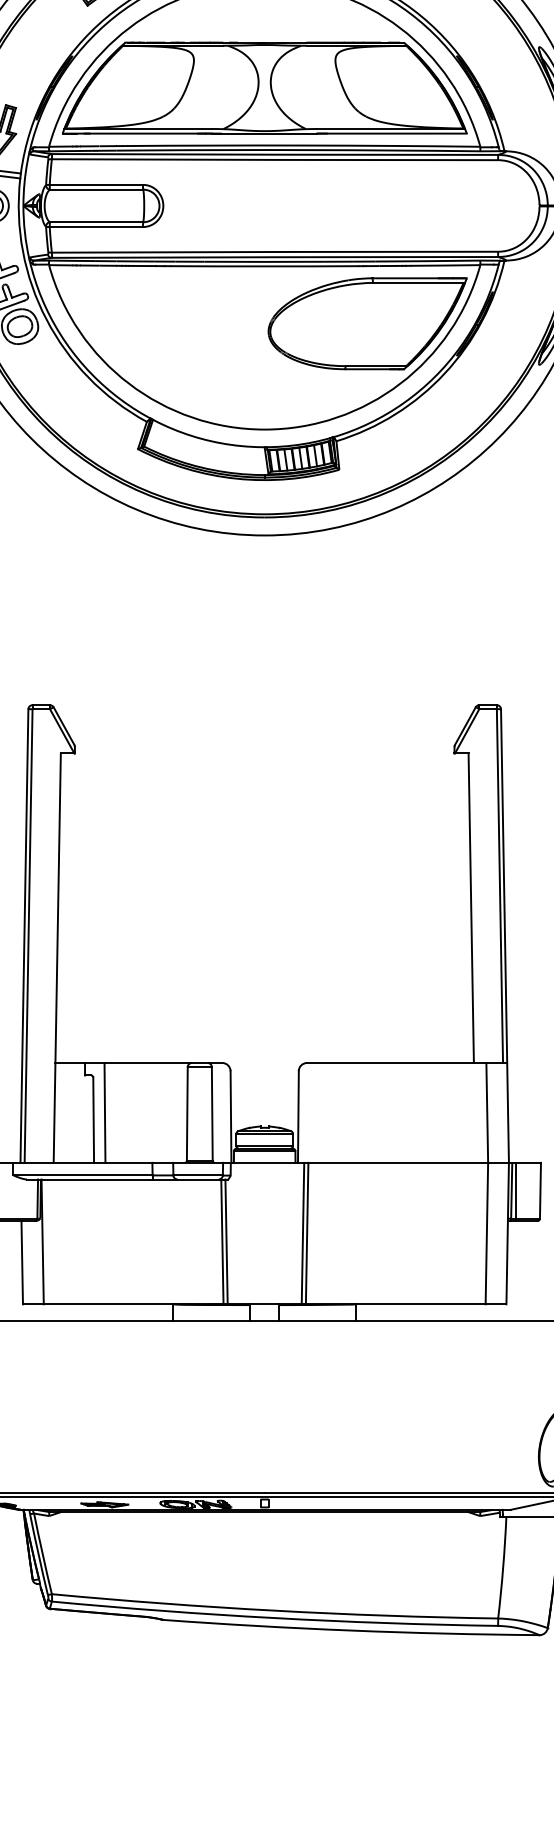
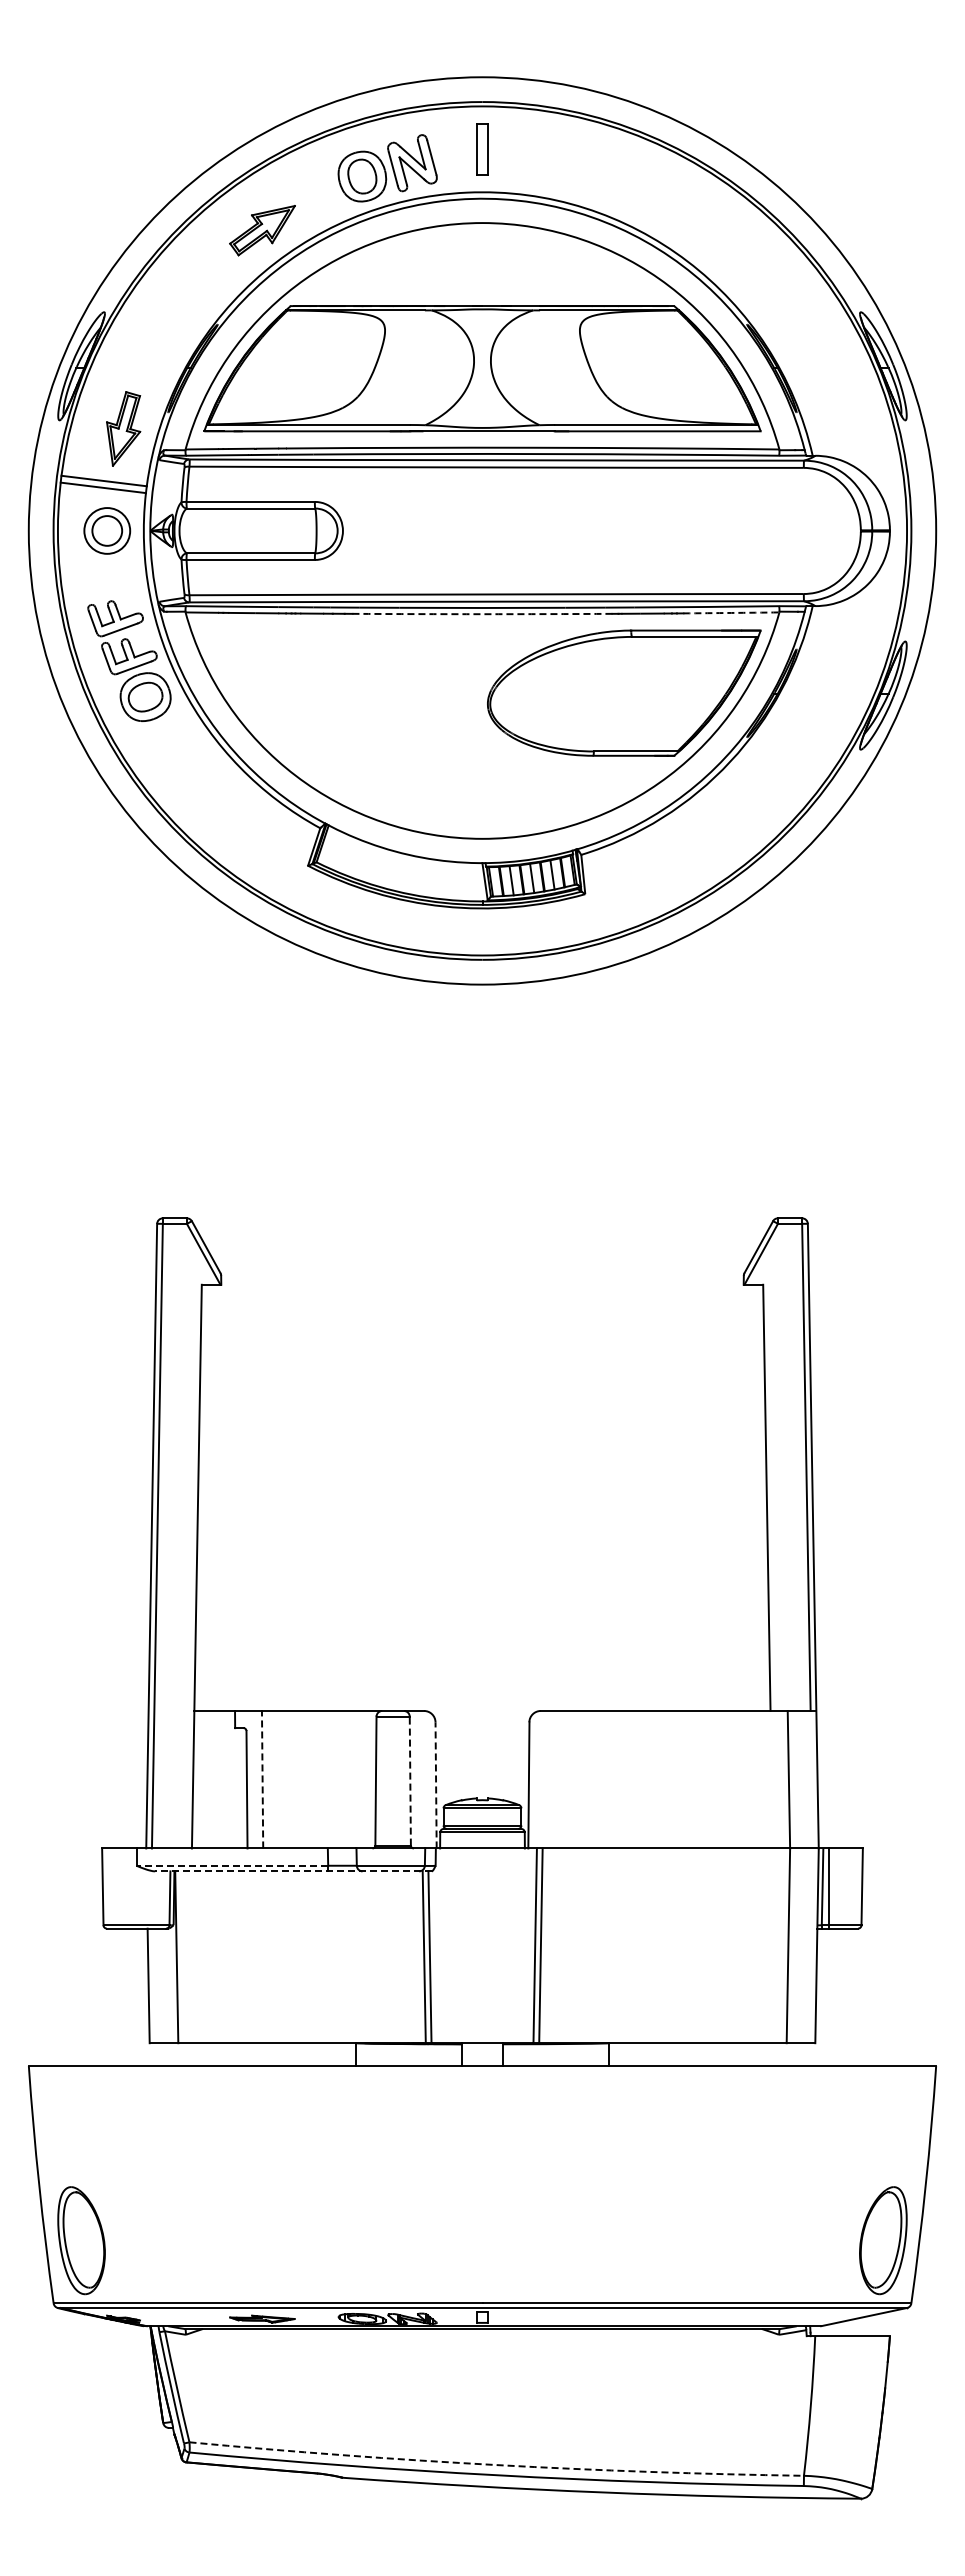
arc: (445, 265) -> (731, 612), solid -> dashed
arc: (264, 266) -> (482, 614), solid -> dashed
line: (104, 1112) -> (262, 1779), solid -> dashed
line: (212, 1114) -> (410, 1781), solid -> dashed
line: (231, 1116) -> (436, 1784), solid -> dashed
line: (83, 1175) -> (232, 1865), solid -> dashed
line: (126, 1179) -> (292, 1871), solid -> dashed
arc: (274, 1611) -> (496, 2465), solid -> dashed

